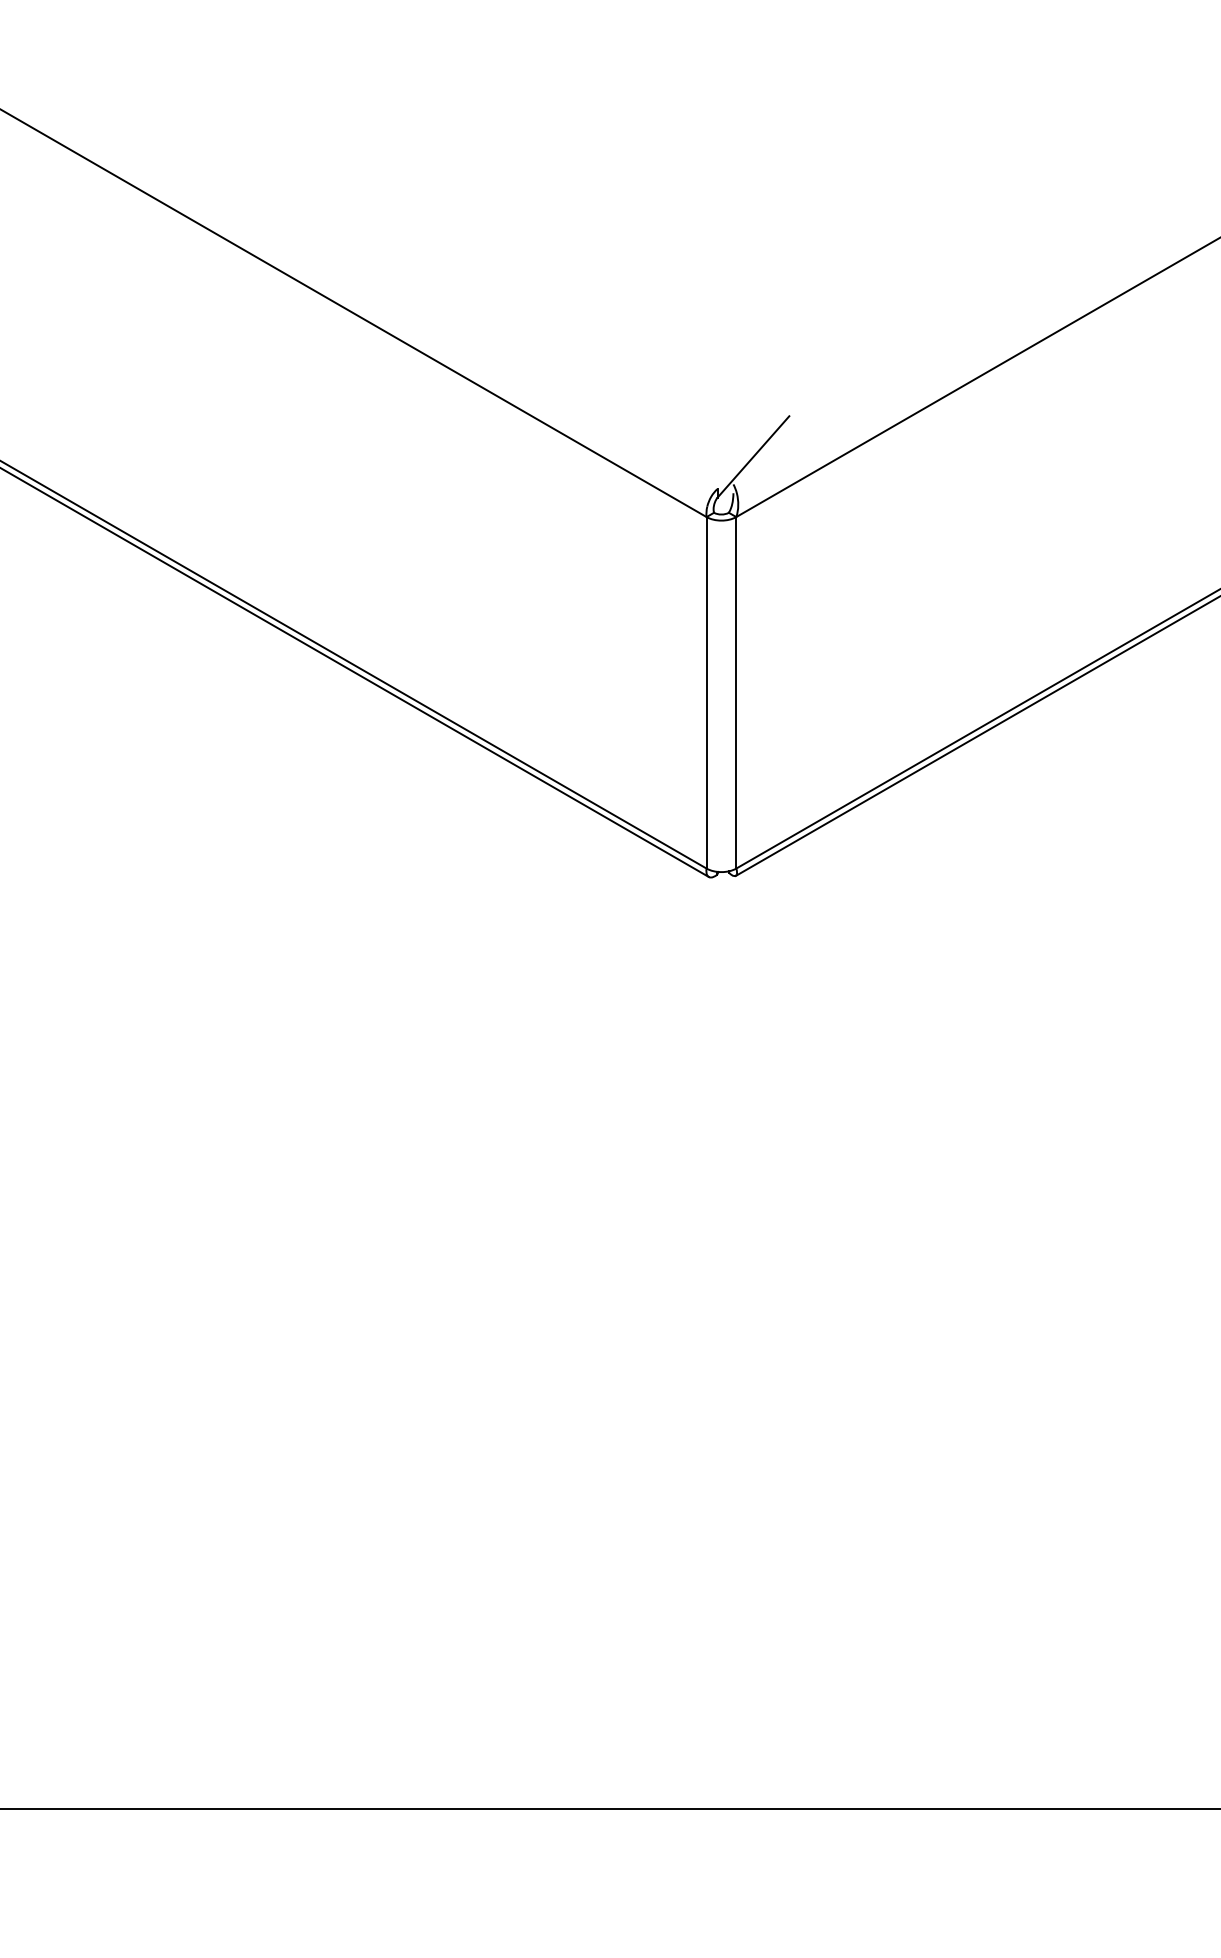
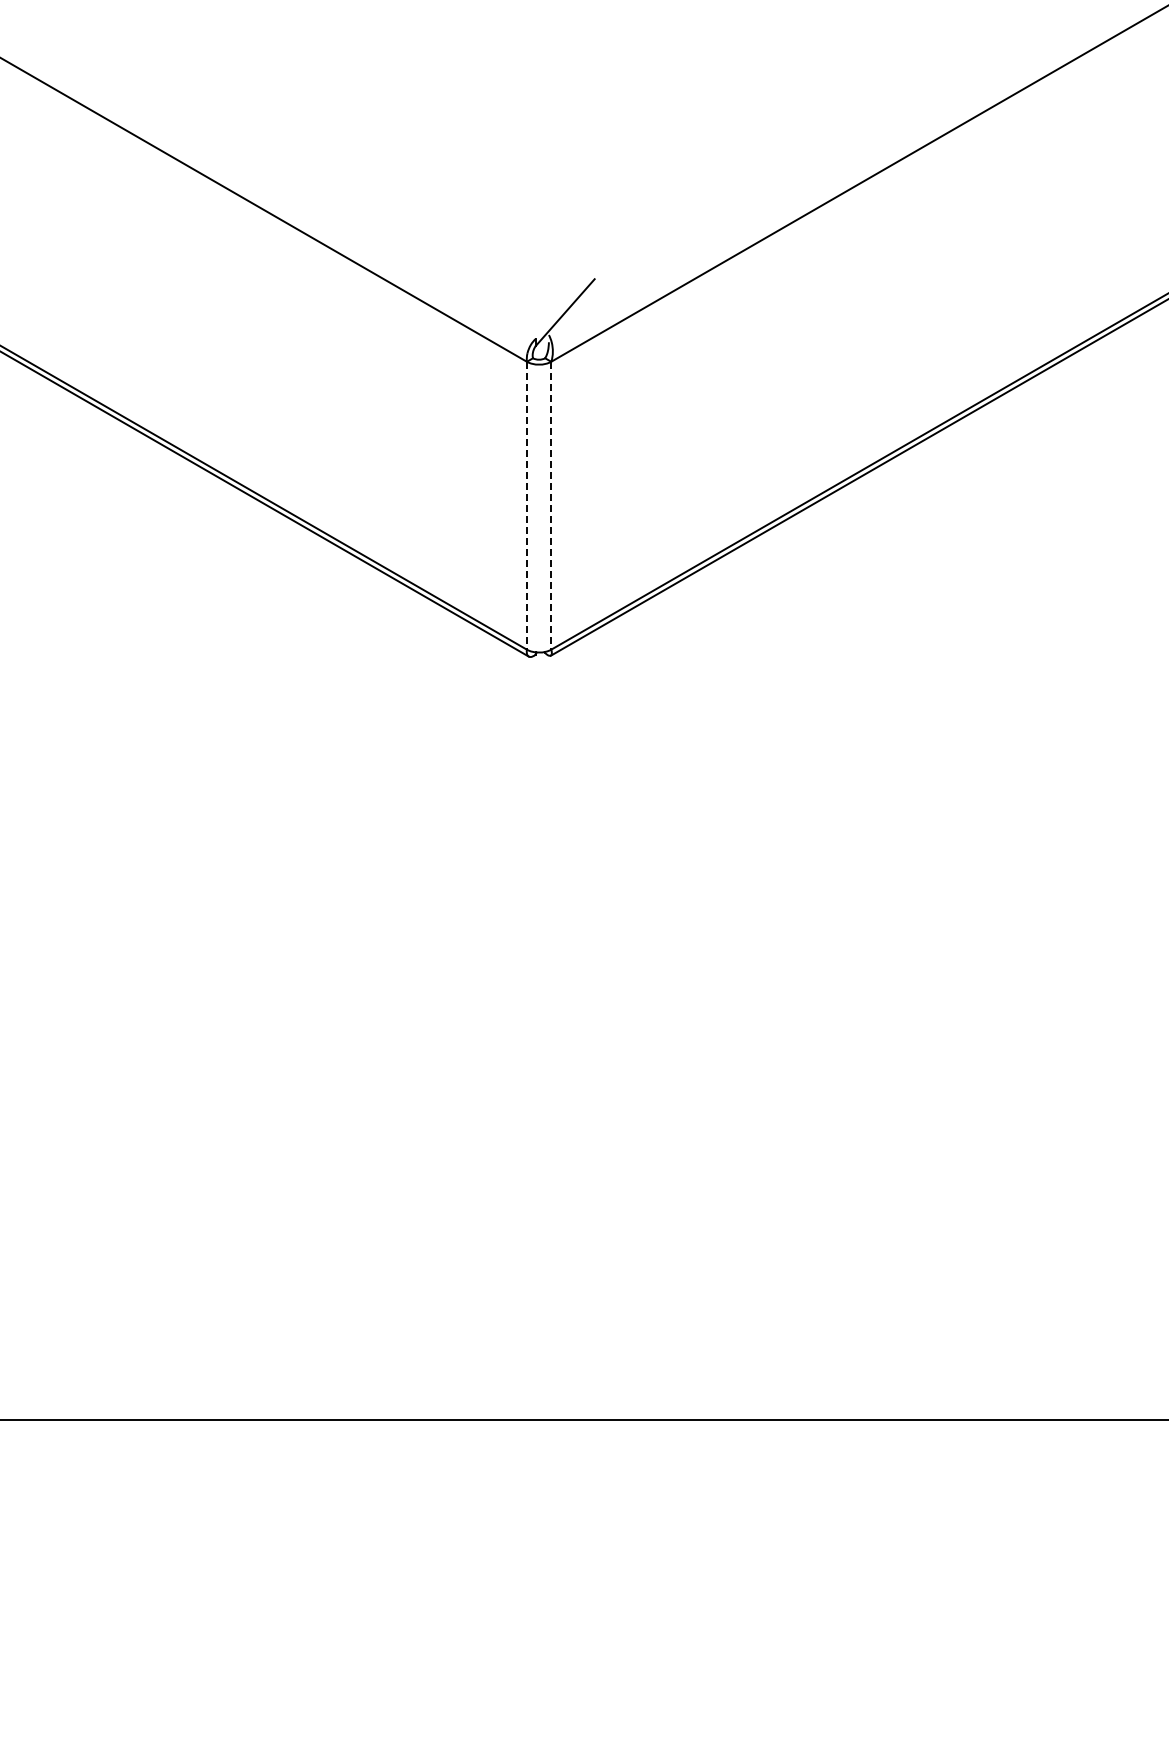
line: (706, 692) -> (526, 505), solid -> dashed
line: (736, 692) -> (551, 505), solid -> dashed

